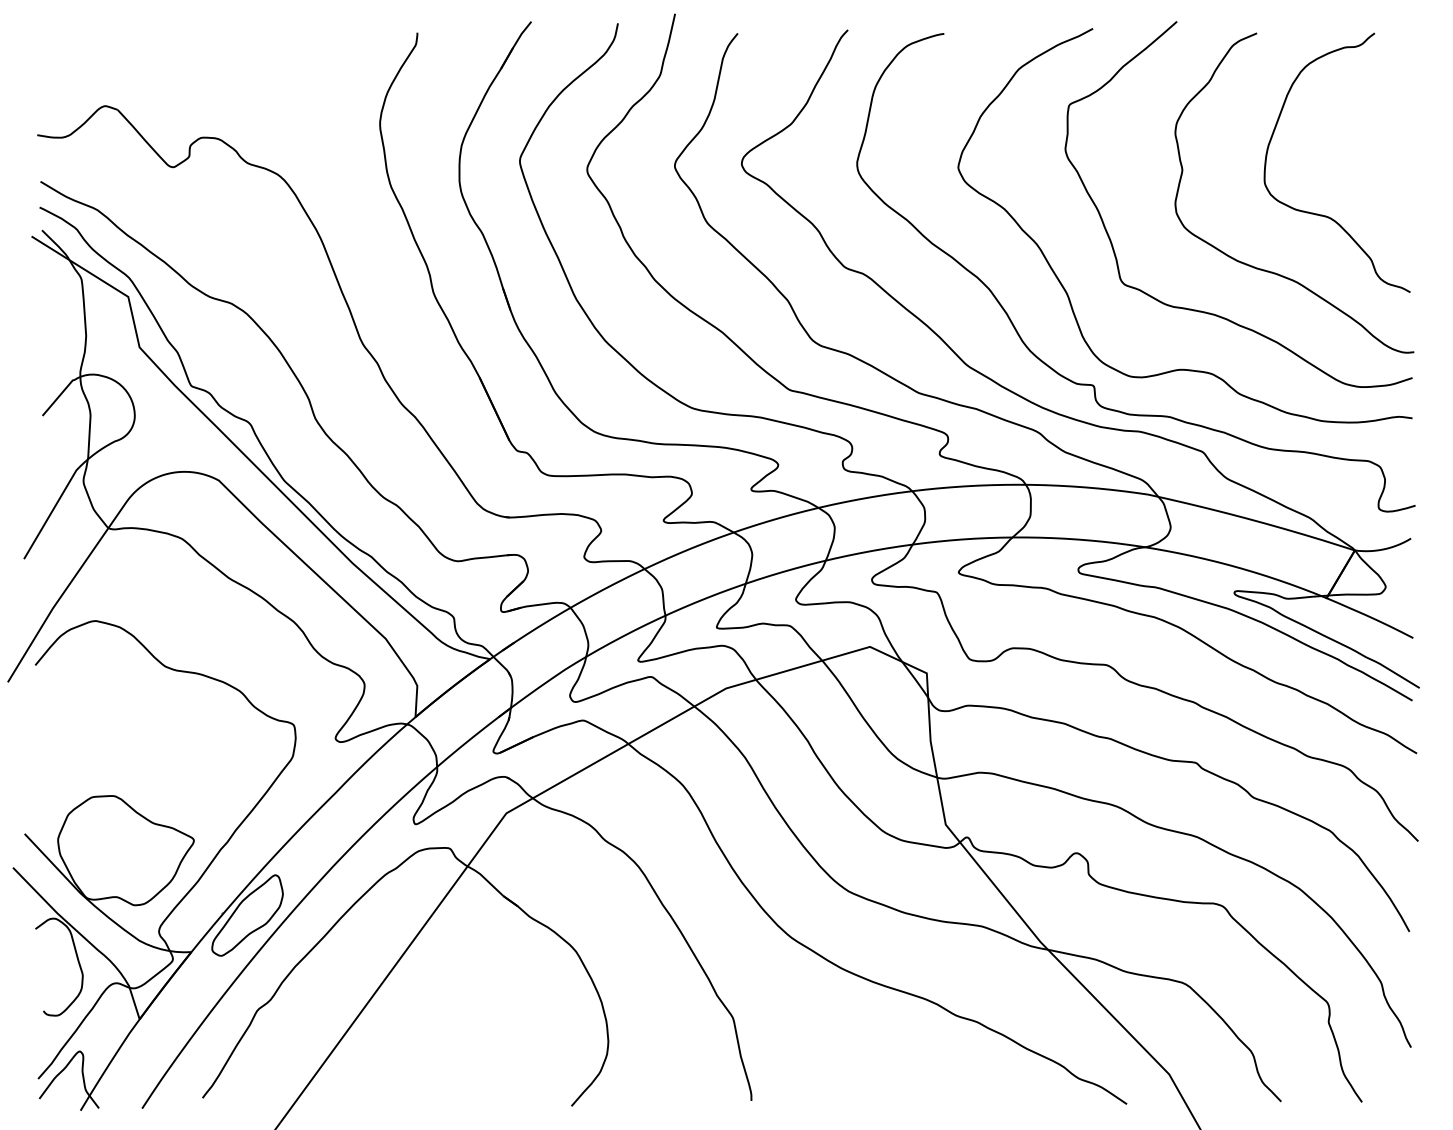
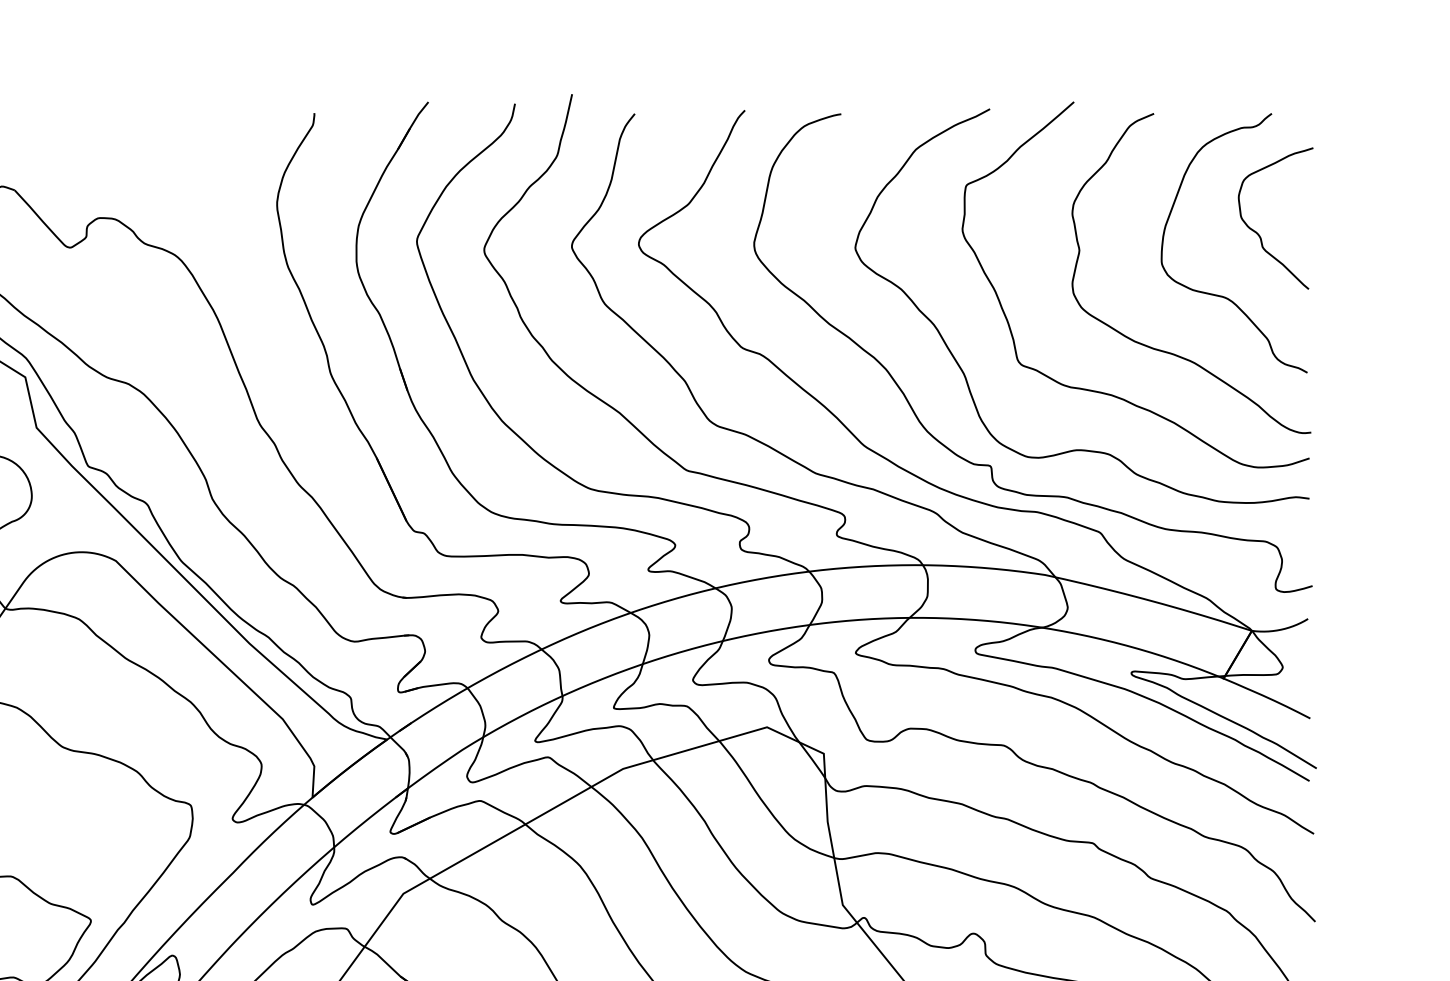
curve: (1361, 152) -> (1258, 232), added

